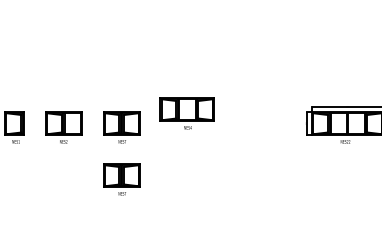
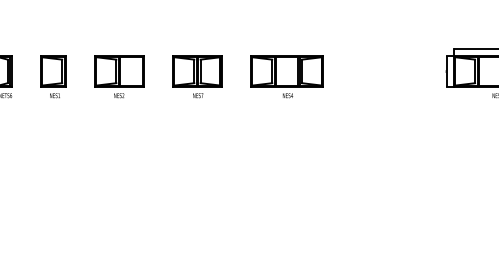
part: (186, 113) -> (286, 76), moved
part: (121, 179) -> (197, 146), removed

